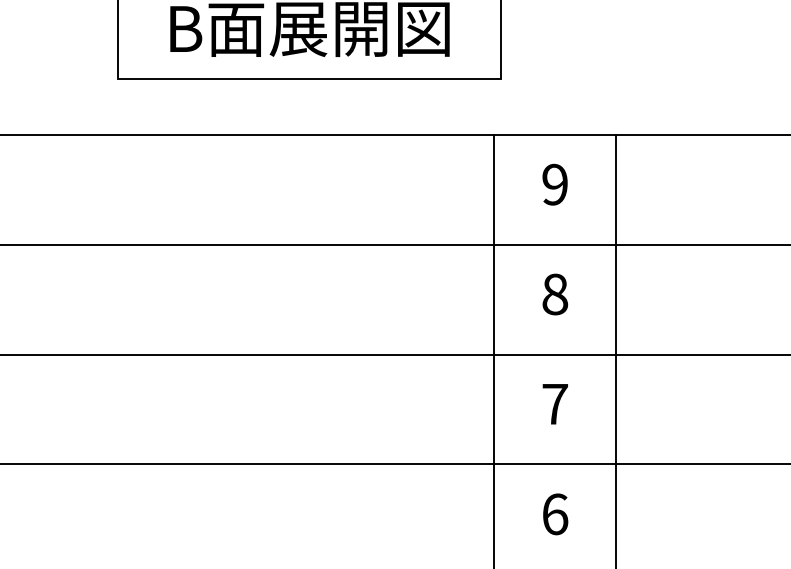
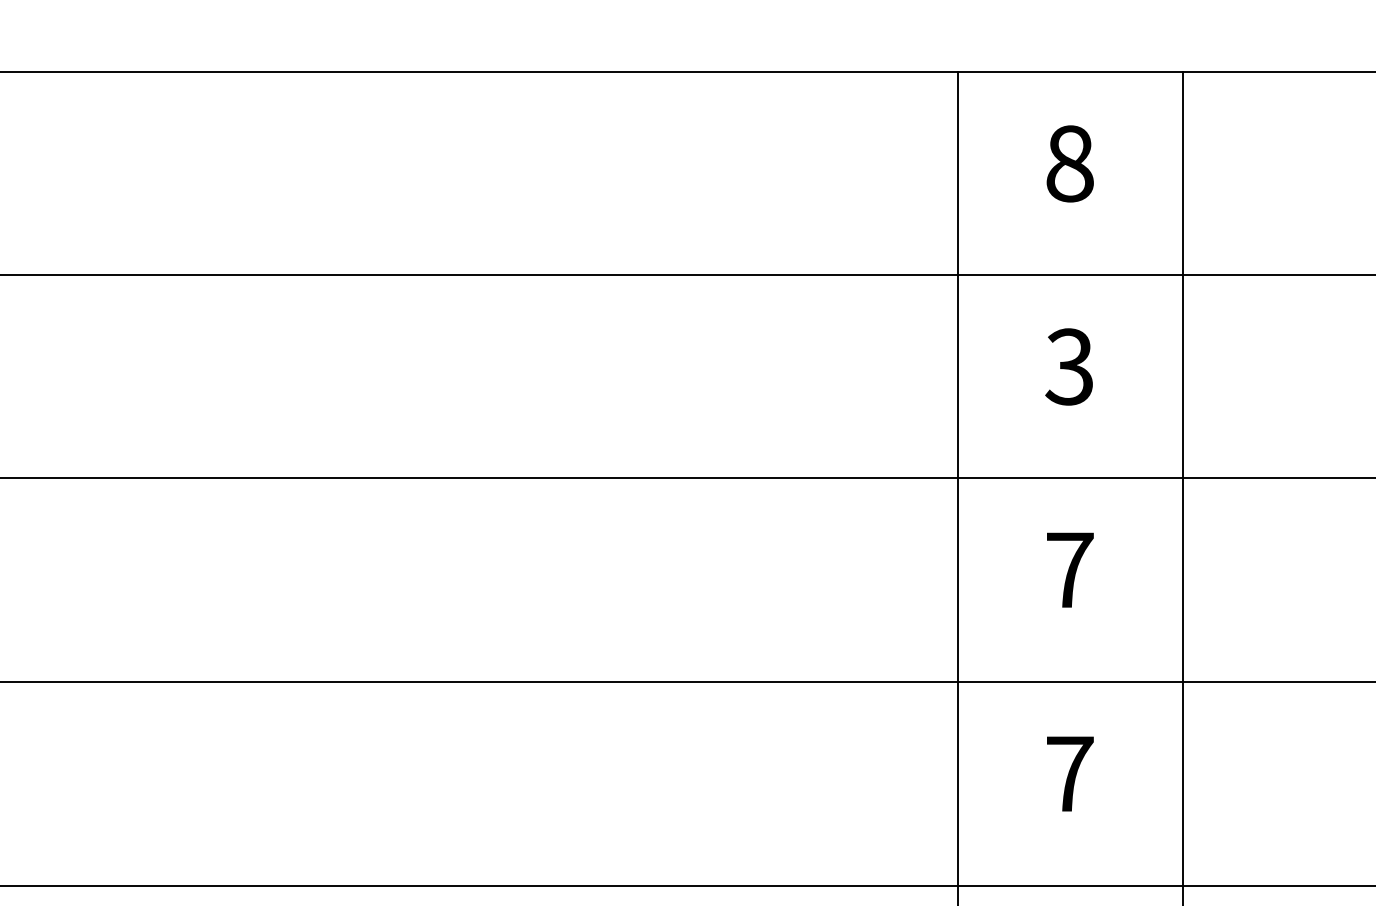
text: (555, 184) -> (1070, 163), 9 -> 8
text: (554, 294) -> (1068, 367), 8 -> 3
text: (555, 514) -> (1070, 774), 6 -> 7

